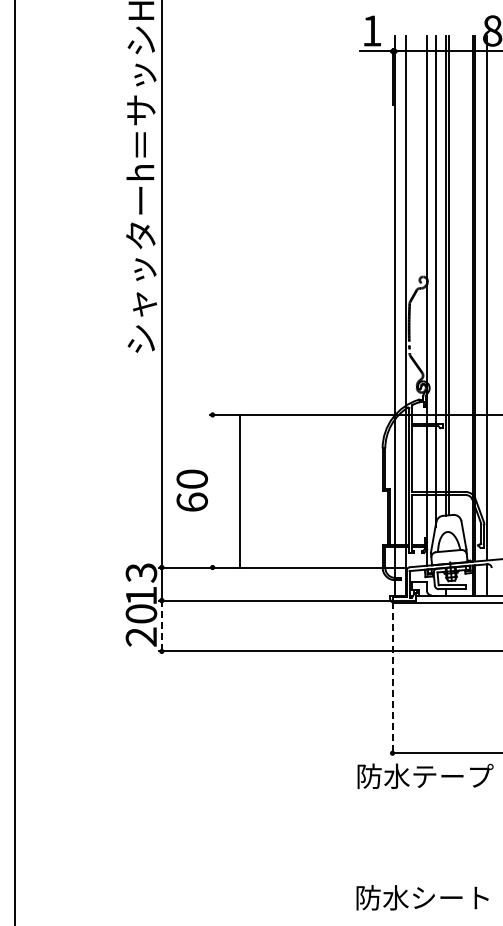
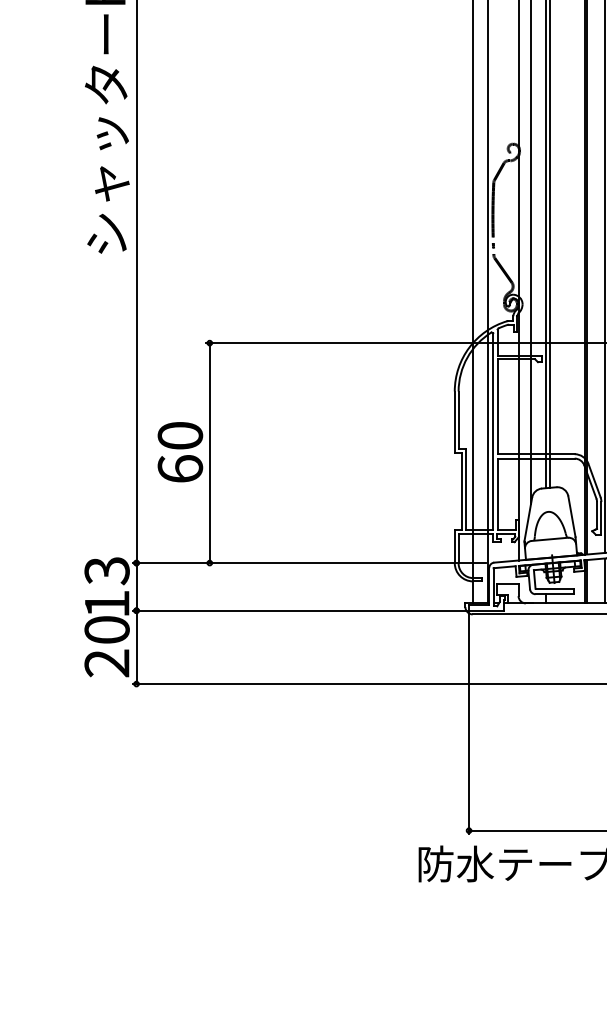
line: (239, 490) -> (209, 452), moved
line: (161, 625) -> (136, 646), dashed -> solid
line: (392, 679) -> (468, 724), dashed -> solid

